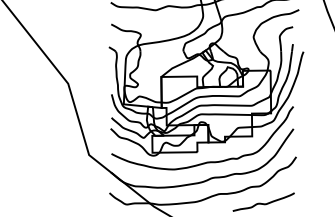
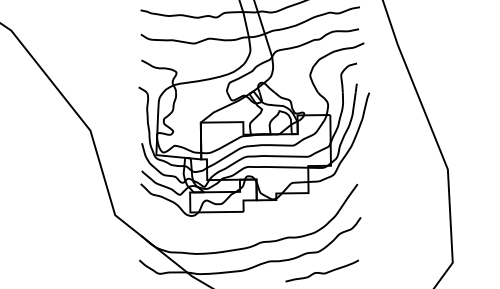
curve: (205, 162) -> (253, 223), removed

